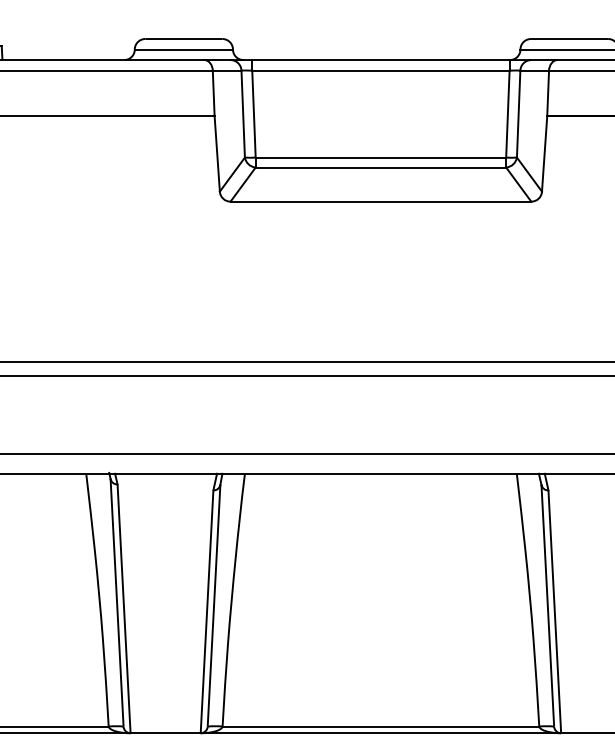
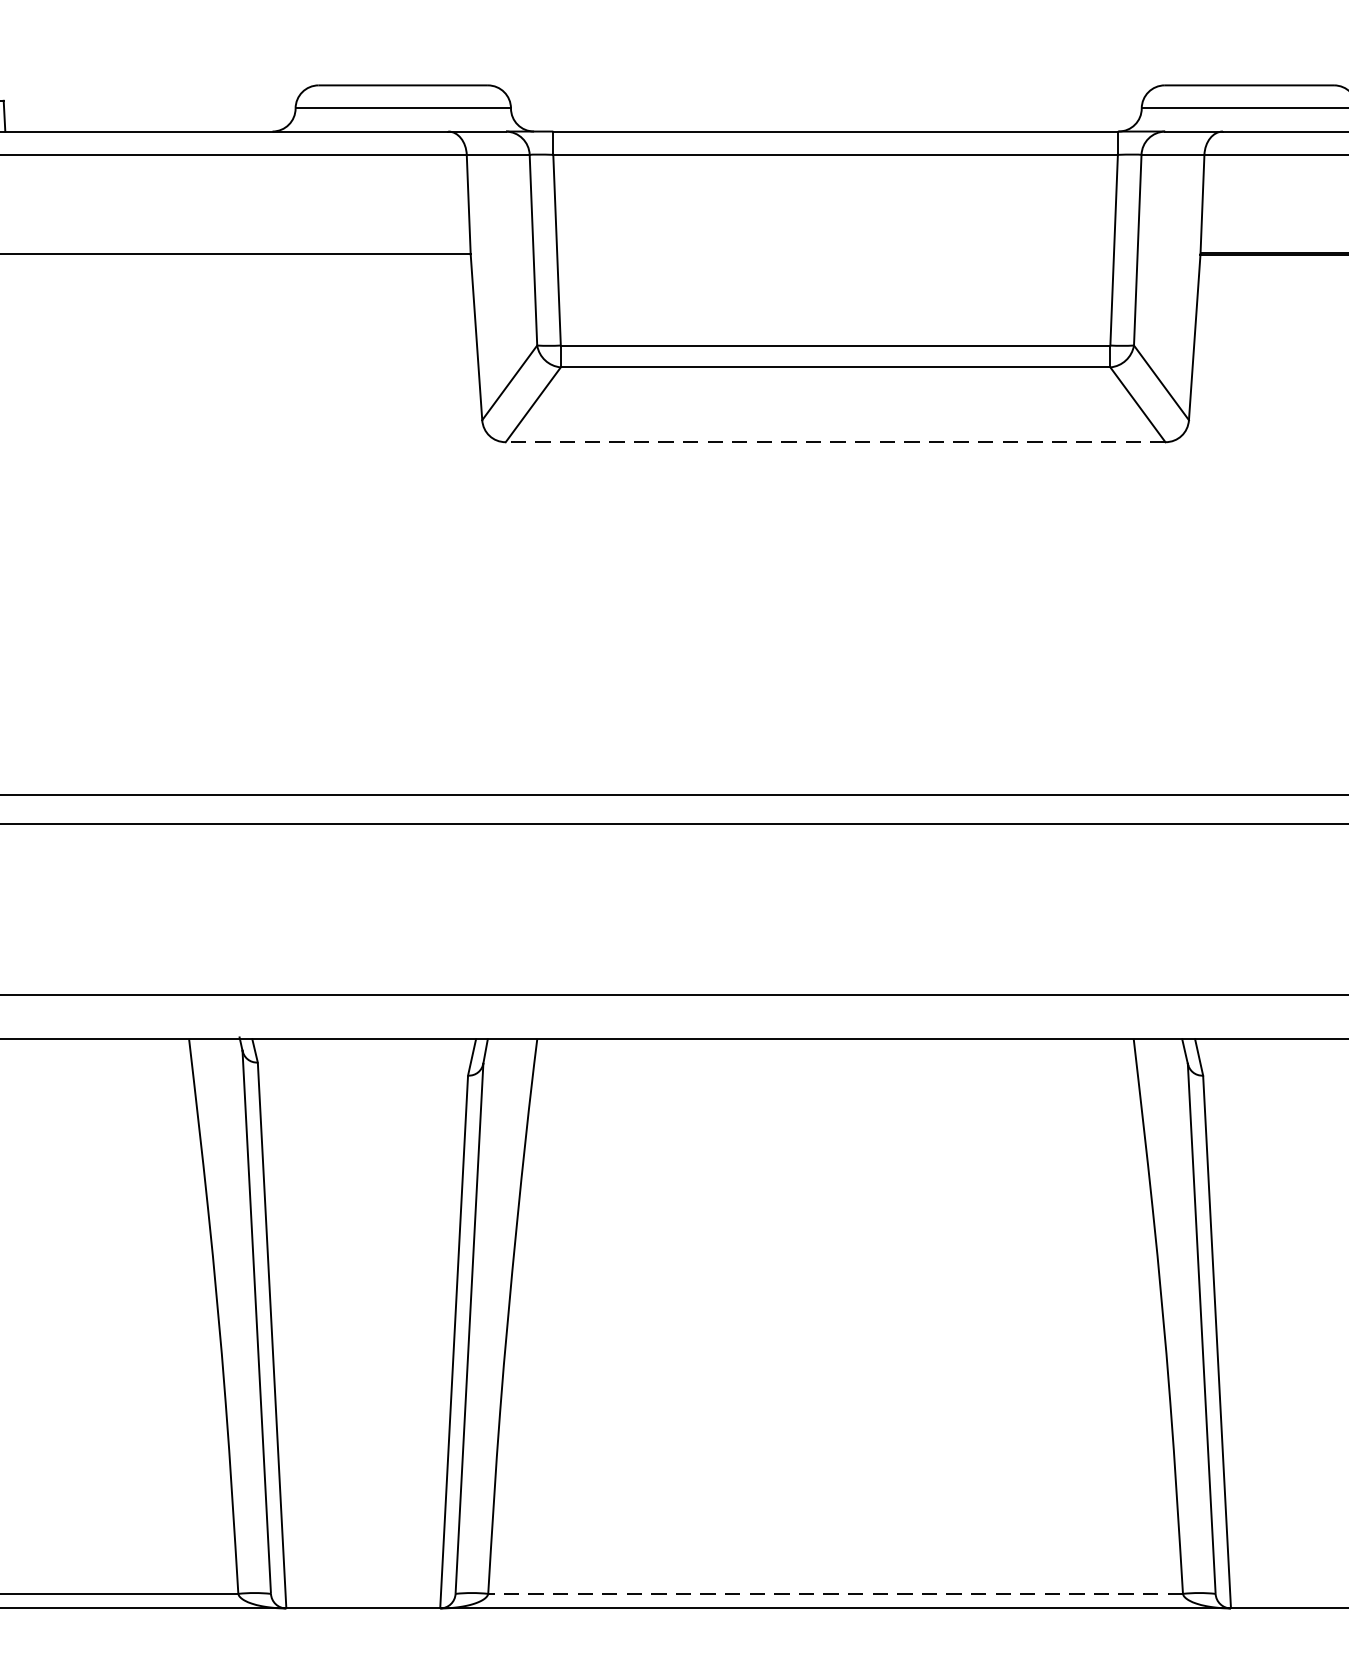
line: (380, 201) -> (834, 441), solid -> dashed
line: (380, 726) -> (834, 1593), solid -> dashed

